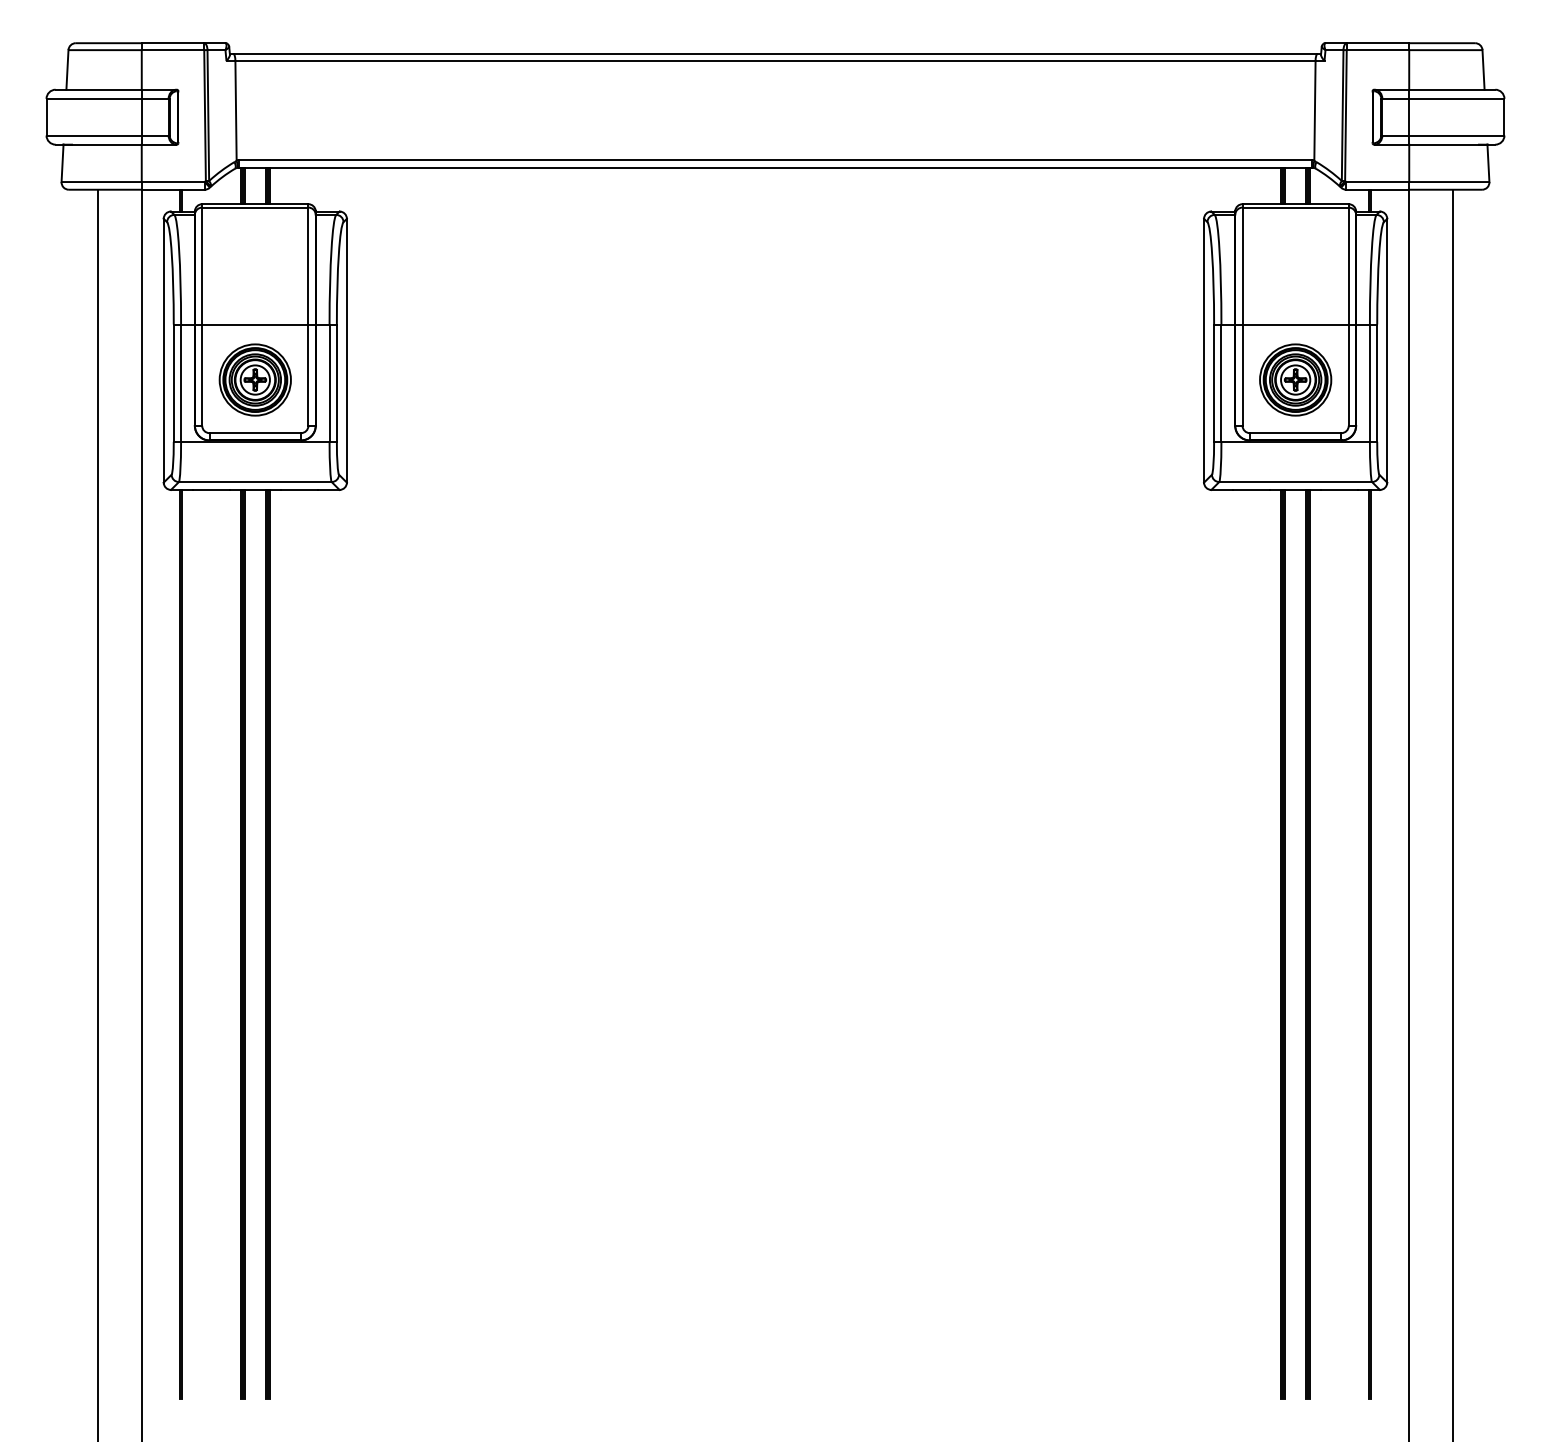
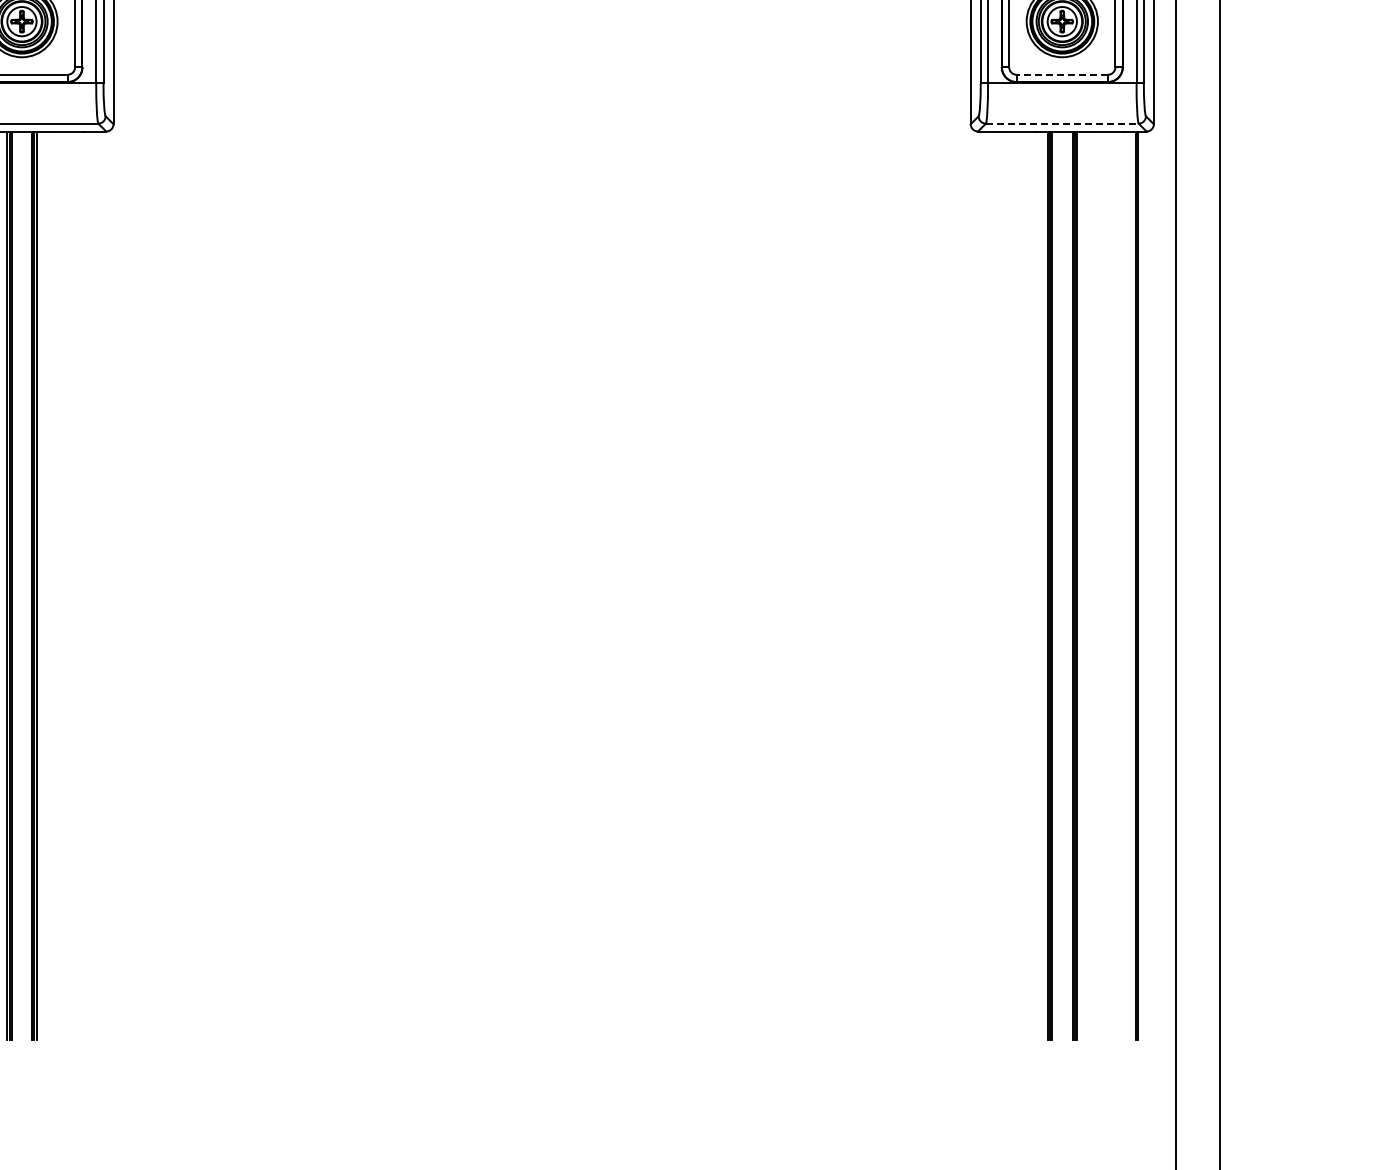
line: (1295, 433) -> (1062, 75), solid -> dashed
line: (1296, 482) -> (1063, 124), solid -> dashed

